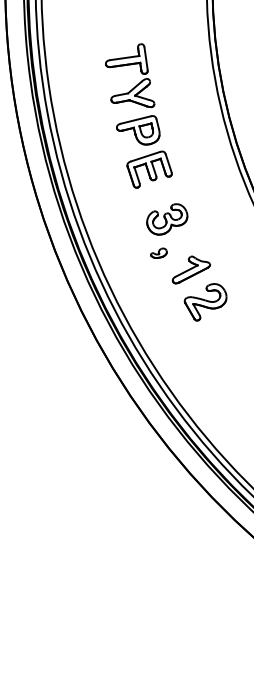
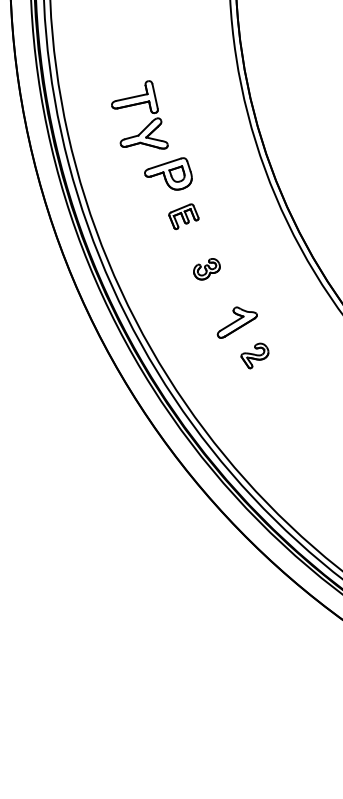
part: (128, 65) -> (136, 105), moved
part: (149, 169) -> (183, 216), size x0.6
part: (166, 219) -> (206, 269), size x0.6
part: (158, 253) -> (200, 306), removed
part: (205, 301) -> (254, 355), size x0.6

